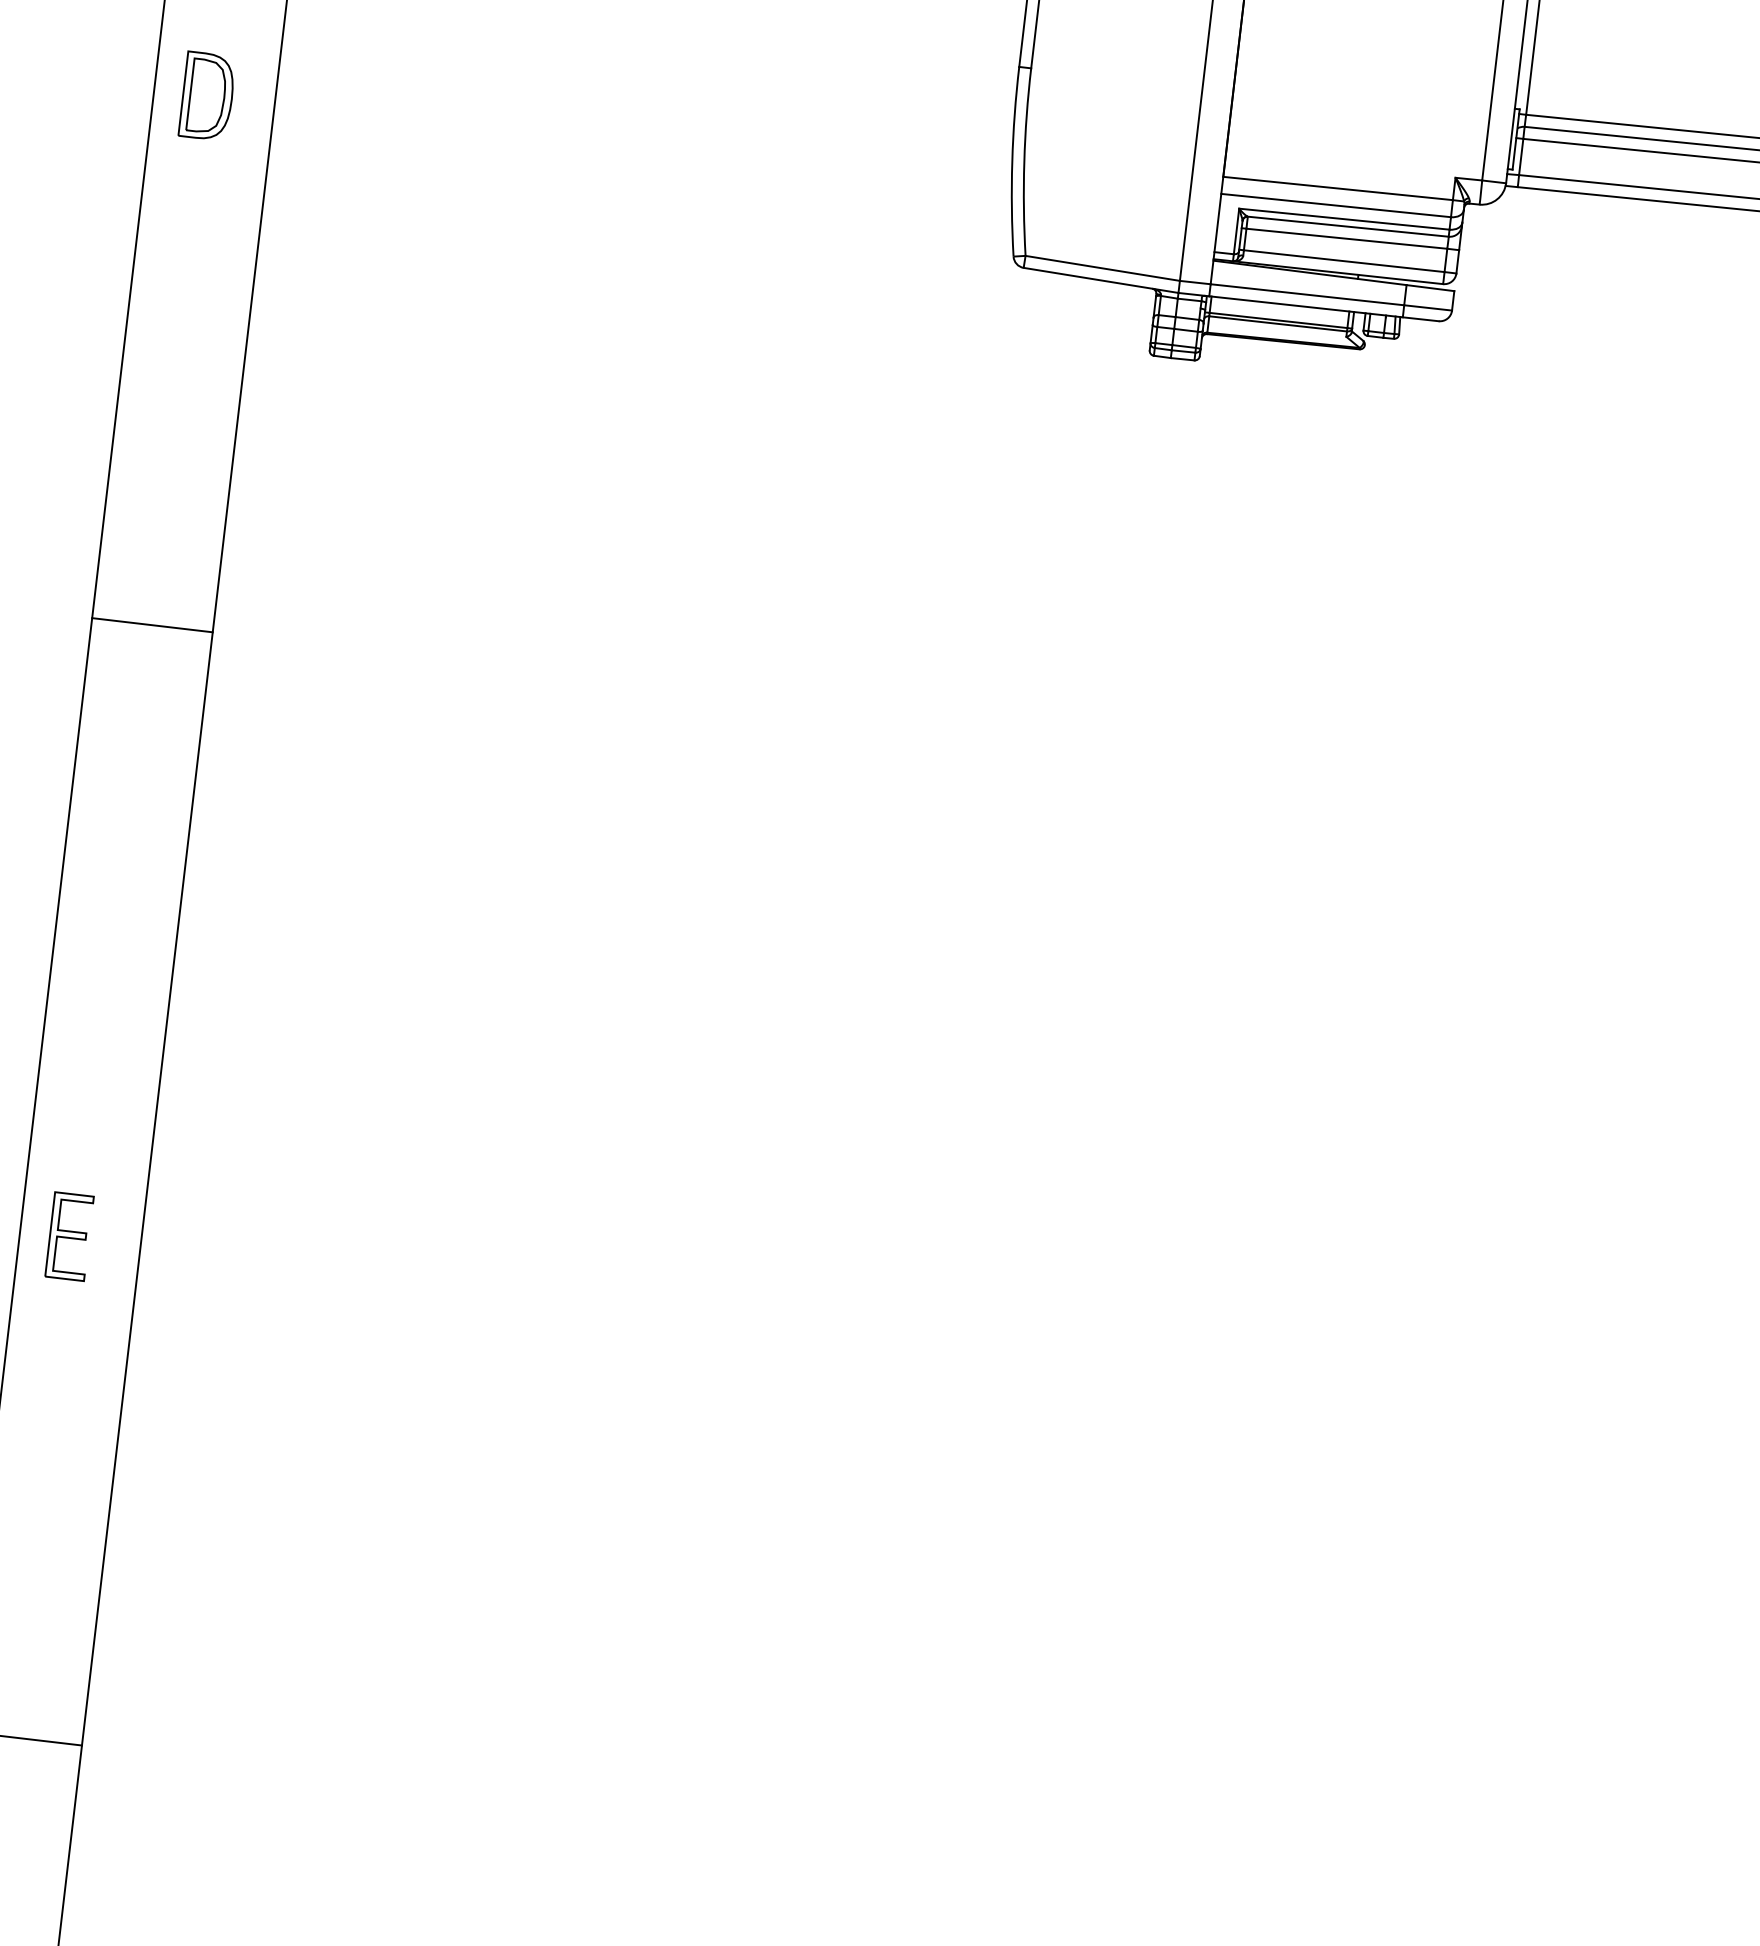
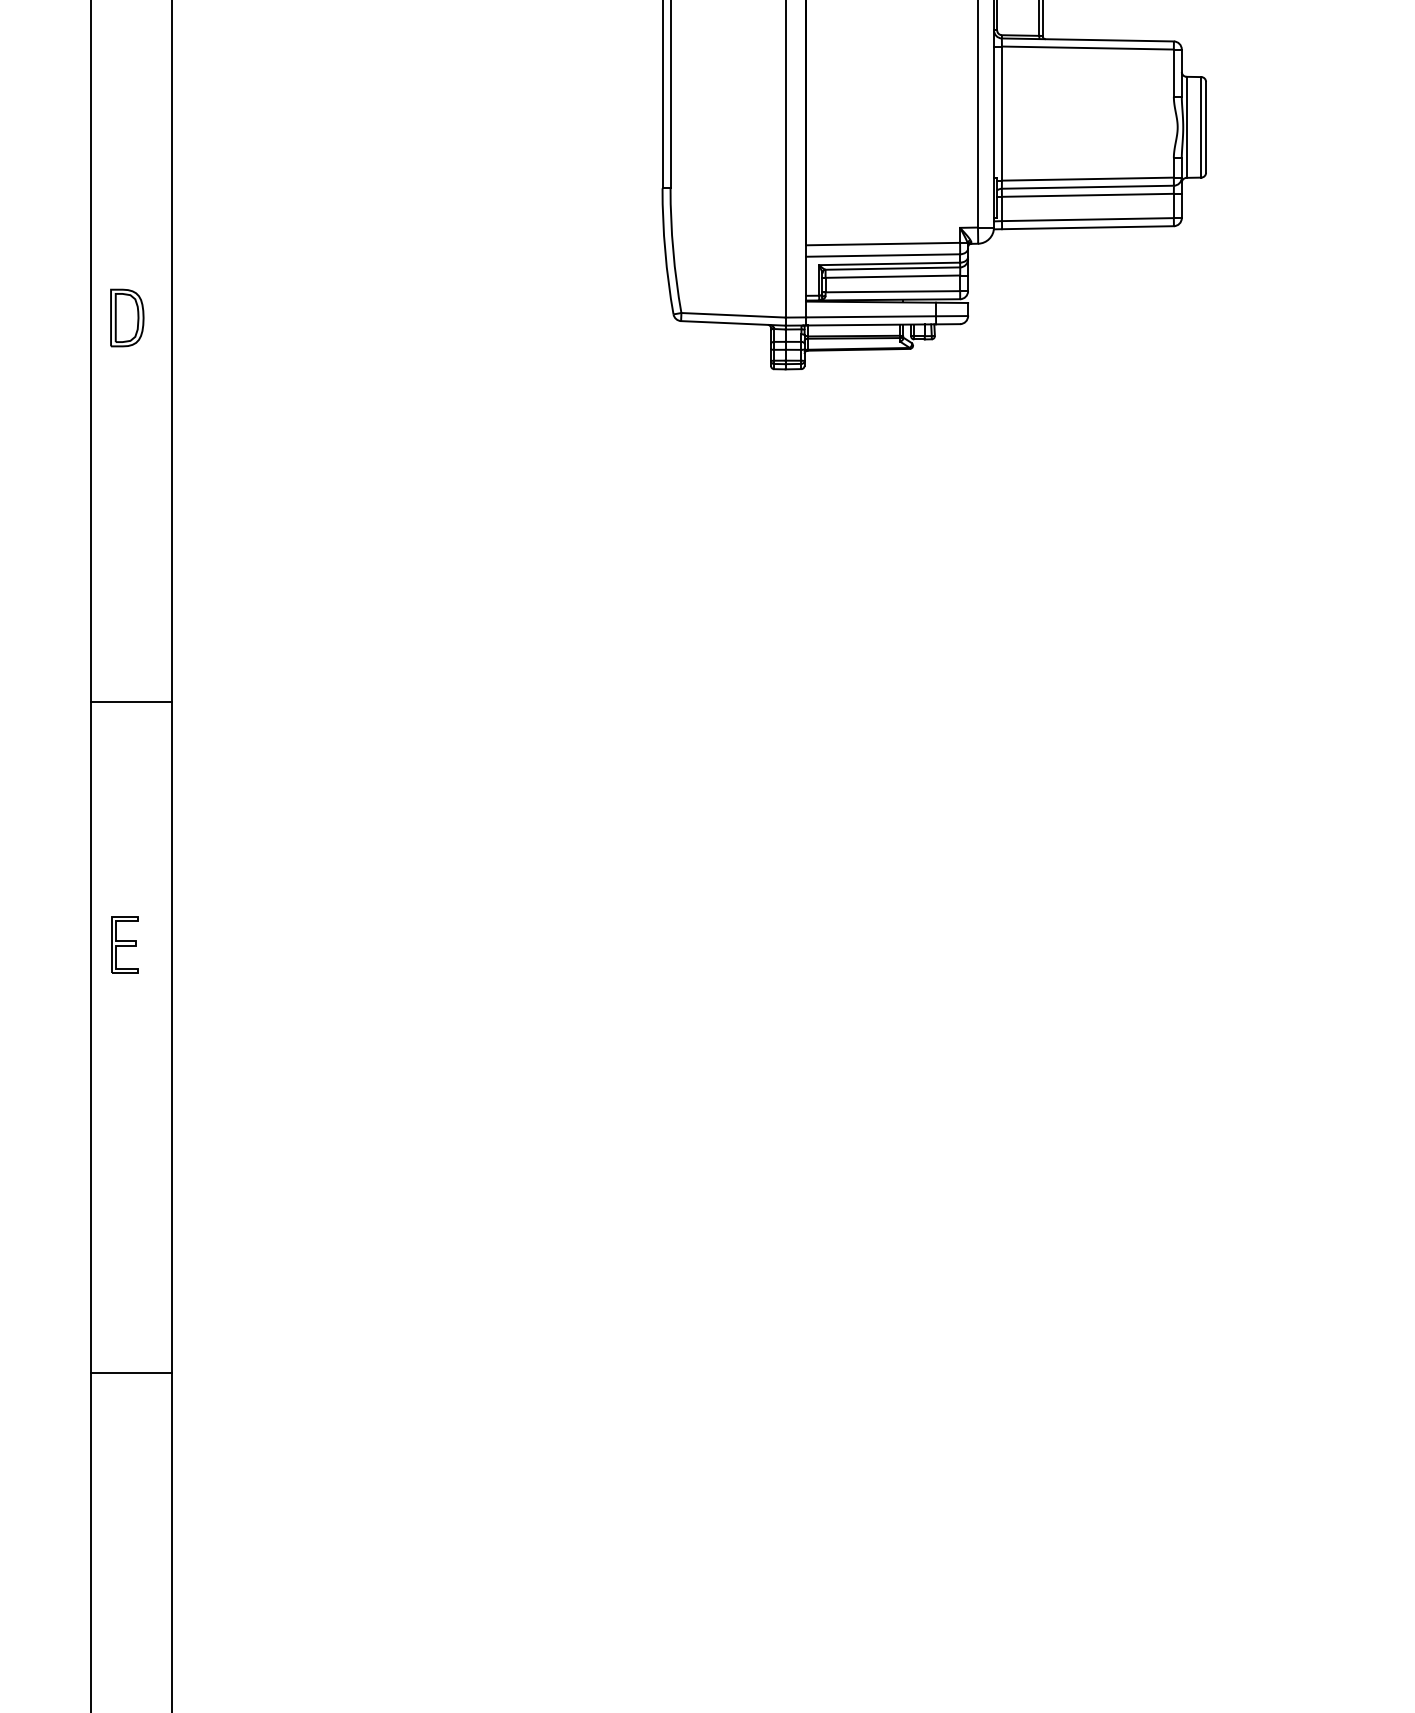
part: (207, 95) -> (127, 317), moved
line: (151, 625) -> (131, 701), moved
part: (69, 1236) -> (124, 944), moved

